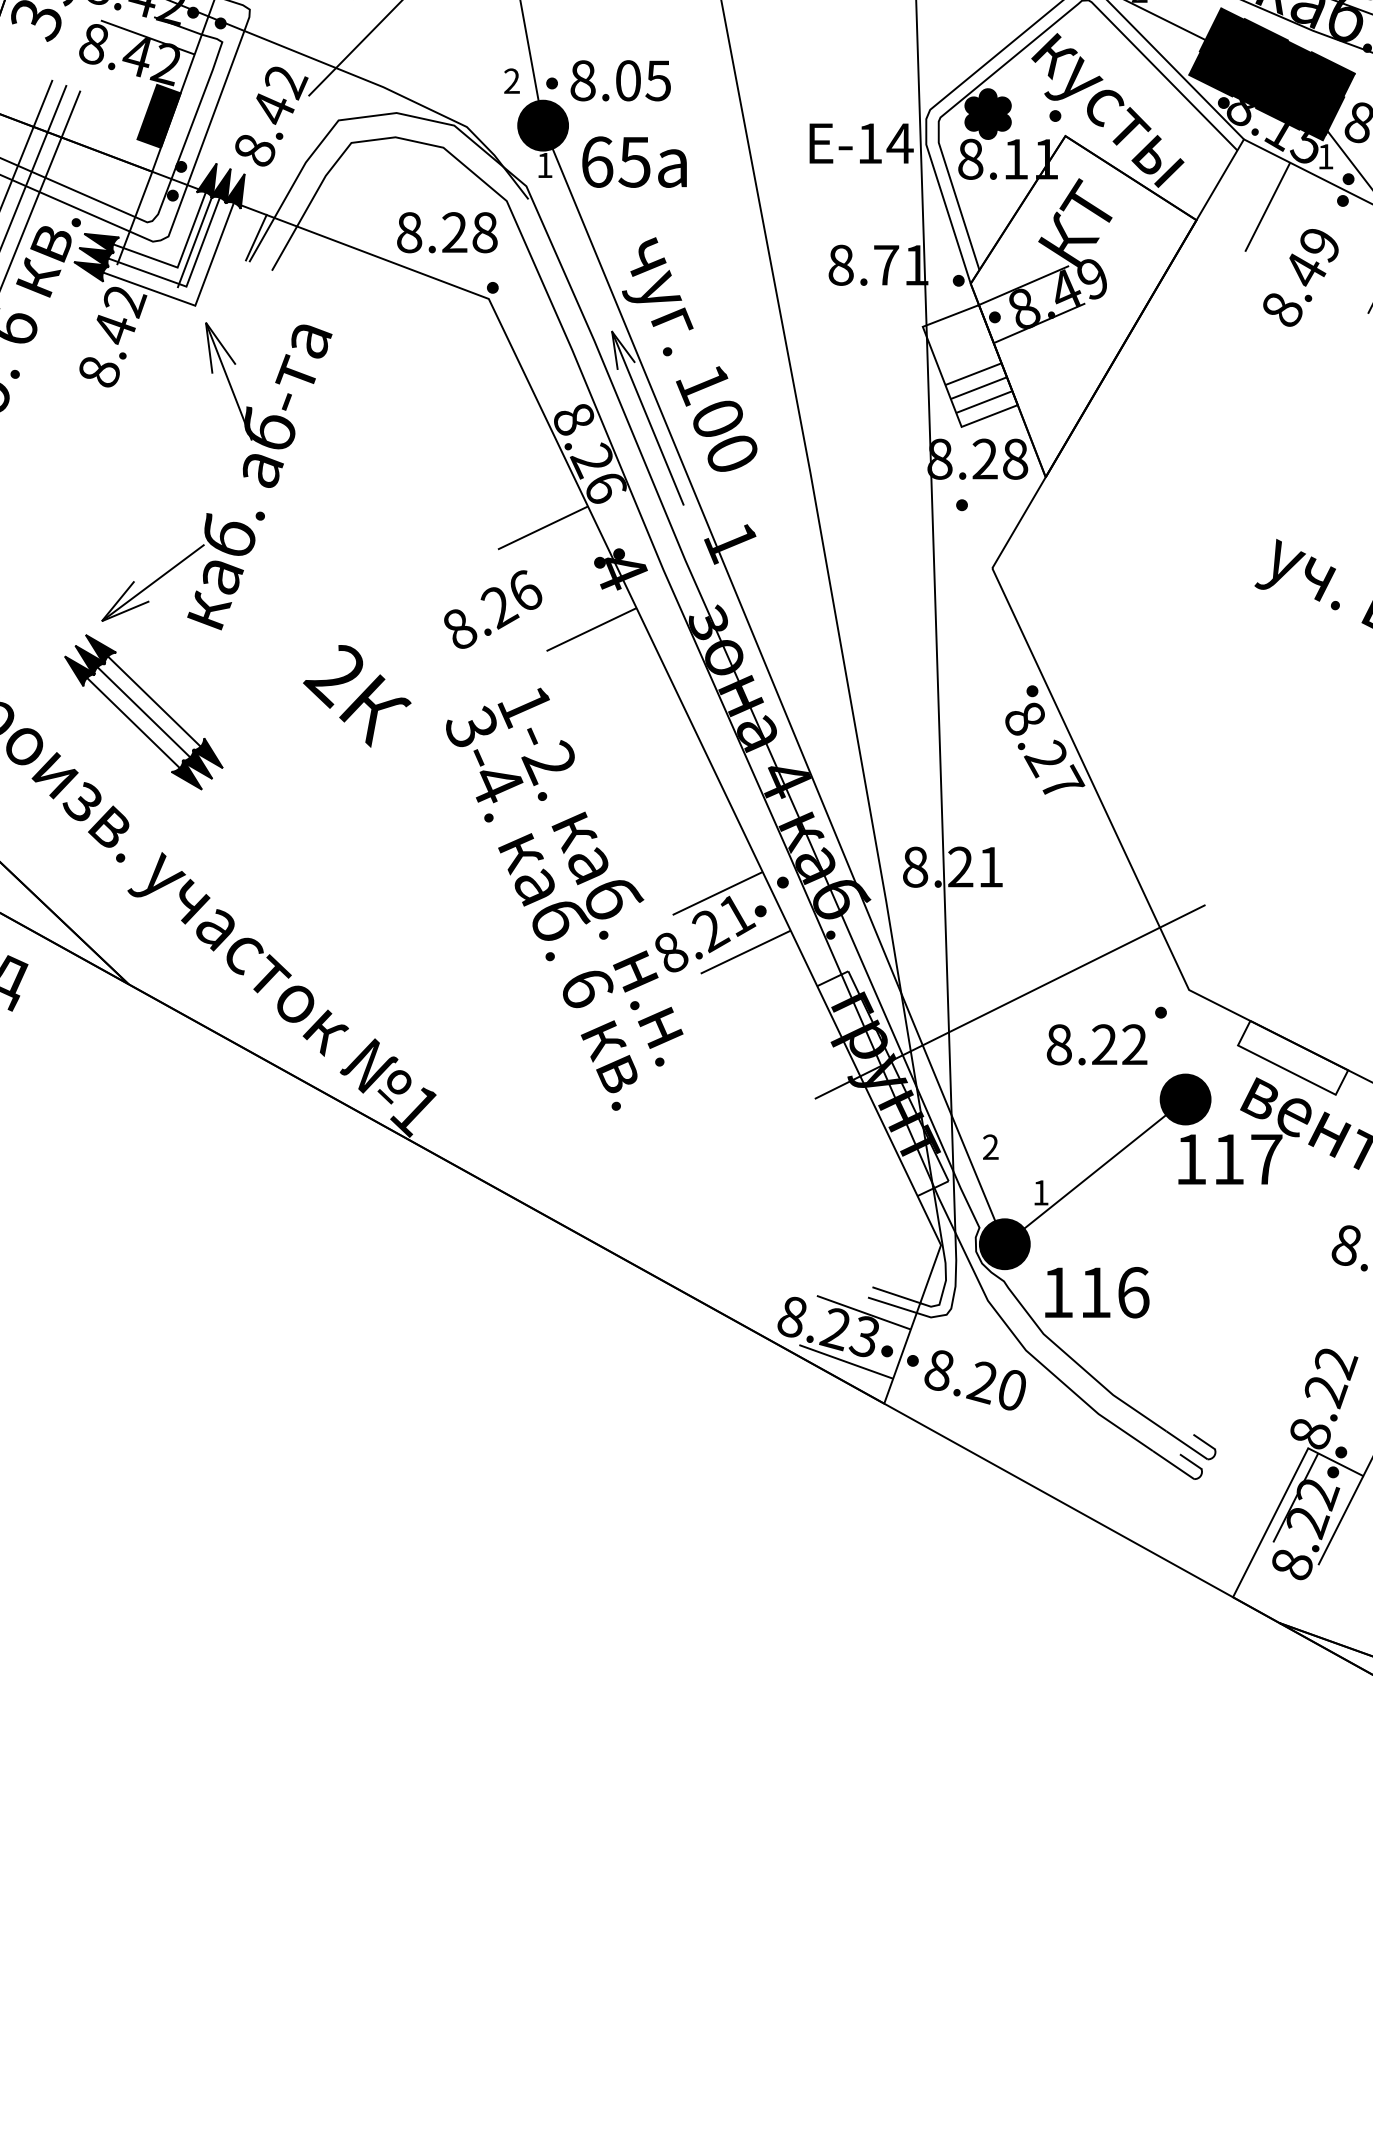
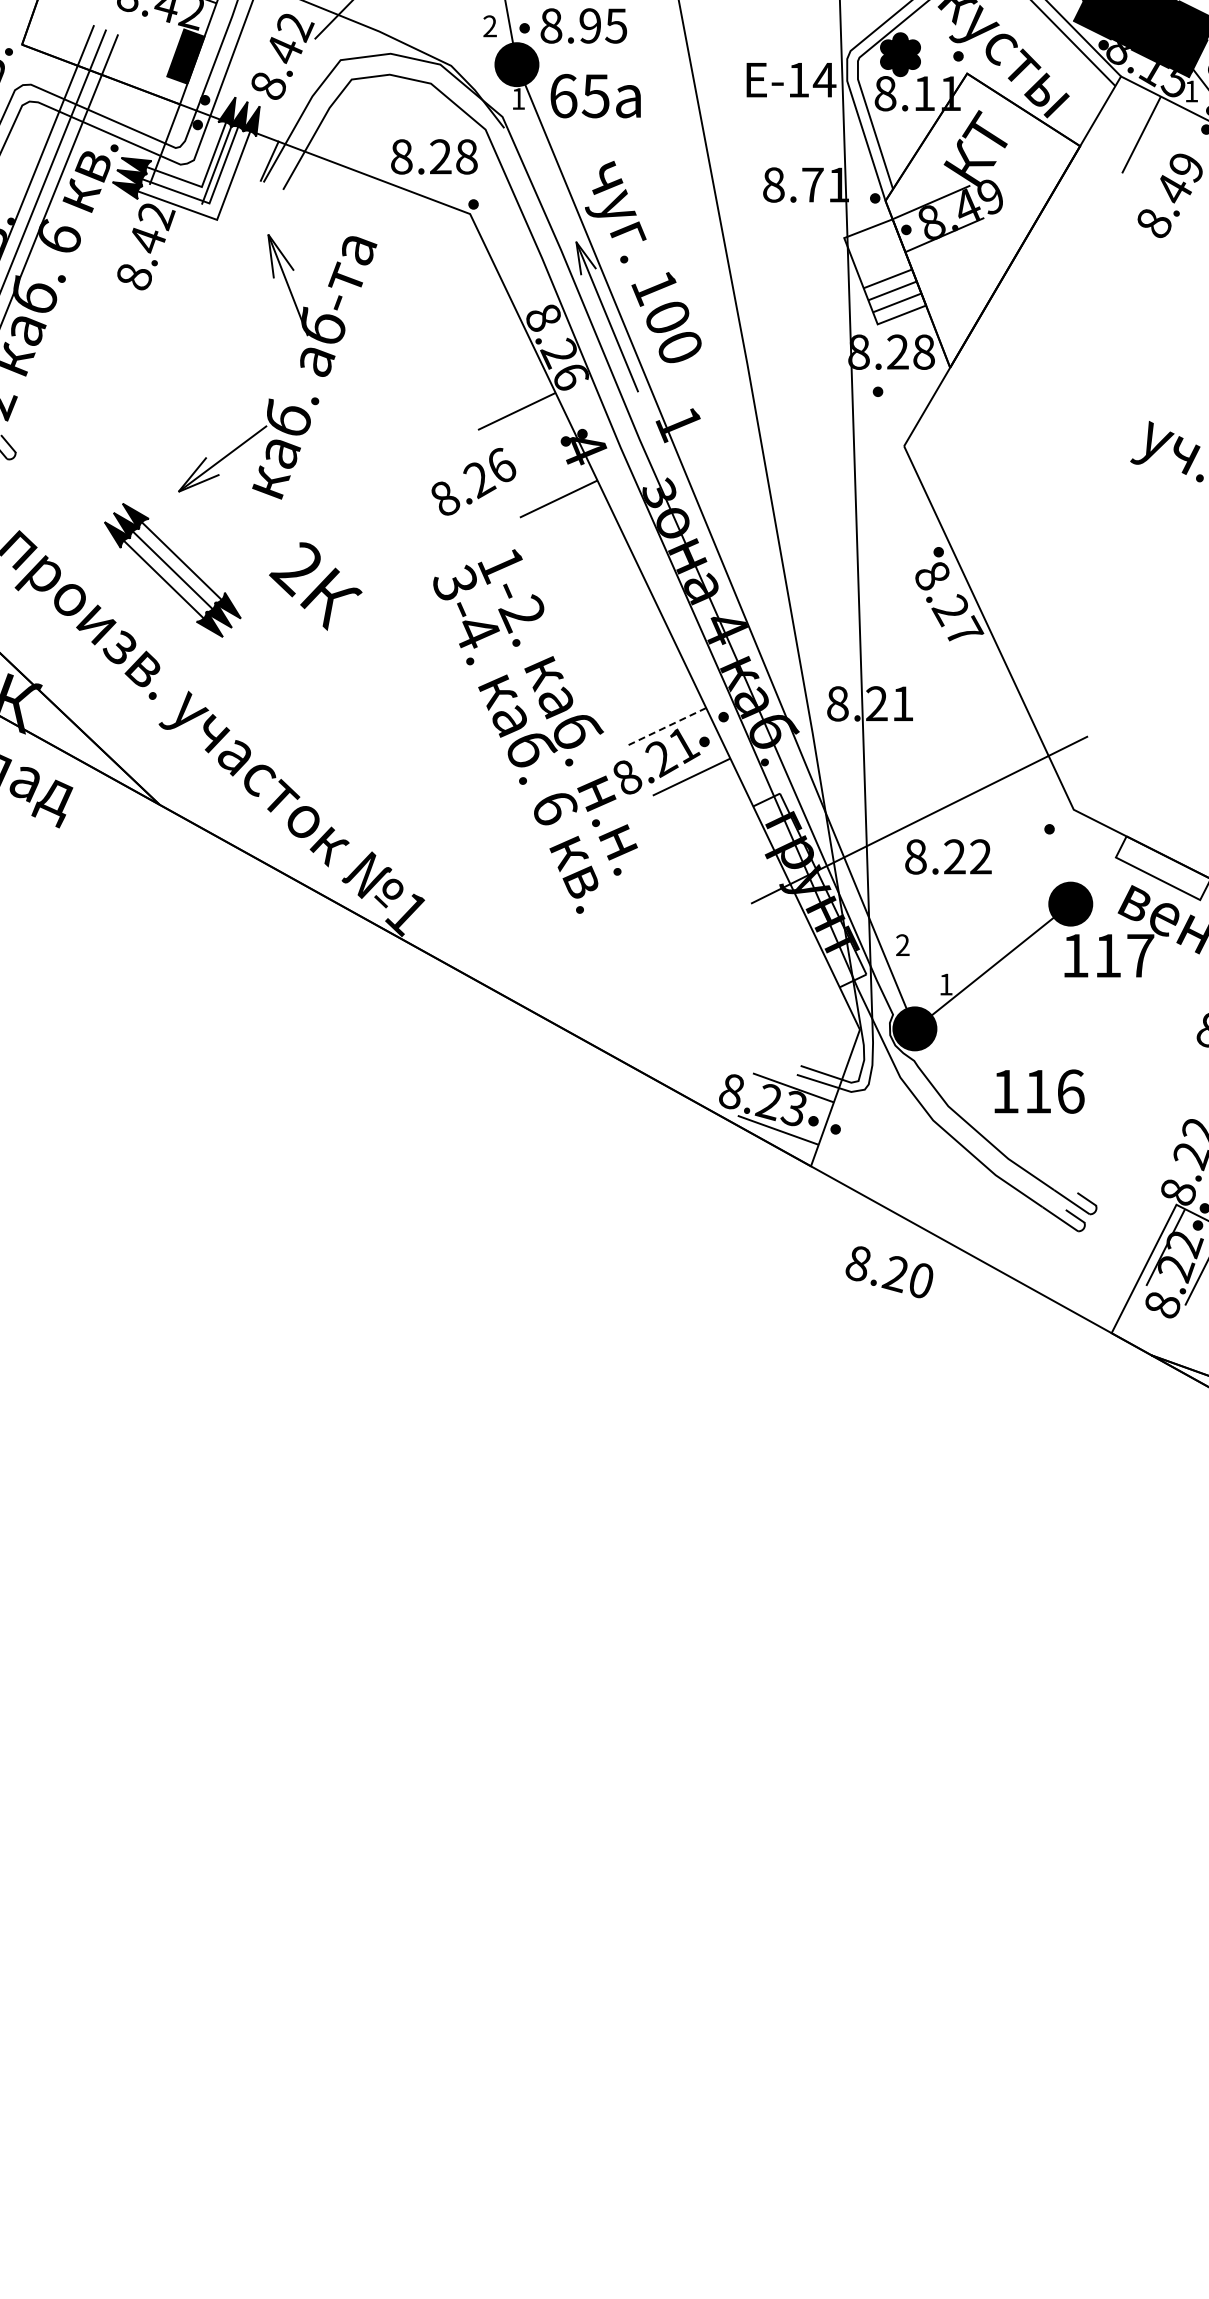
text: (628, 80) -> (590, 25), 8.05 -> 8.95
part: (243, 475) -> (300, 366), moved
text: (356, 696) -> (315, 586), moved
line: (717, 893) -> (667, 726), solid -> dashed
text: (1097, 1044) -> (948, 856), moved
text: (1097, 1292) -> (1039, 1091), moved
text: (975, 1380) -> (889, 1272), moved

